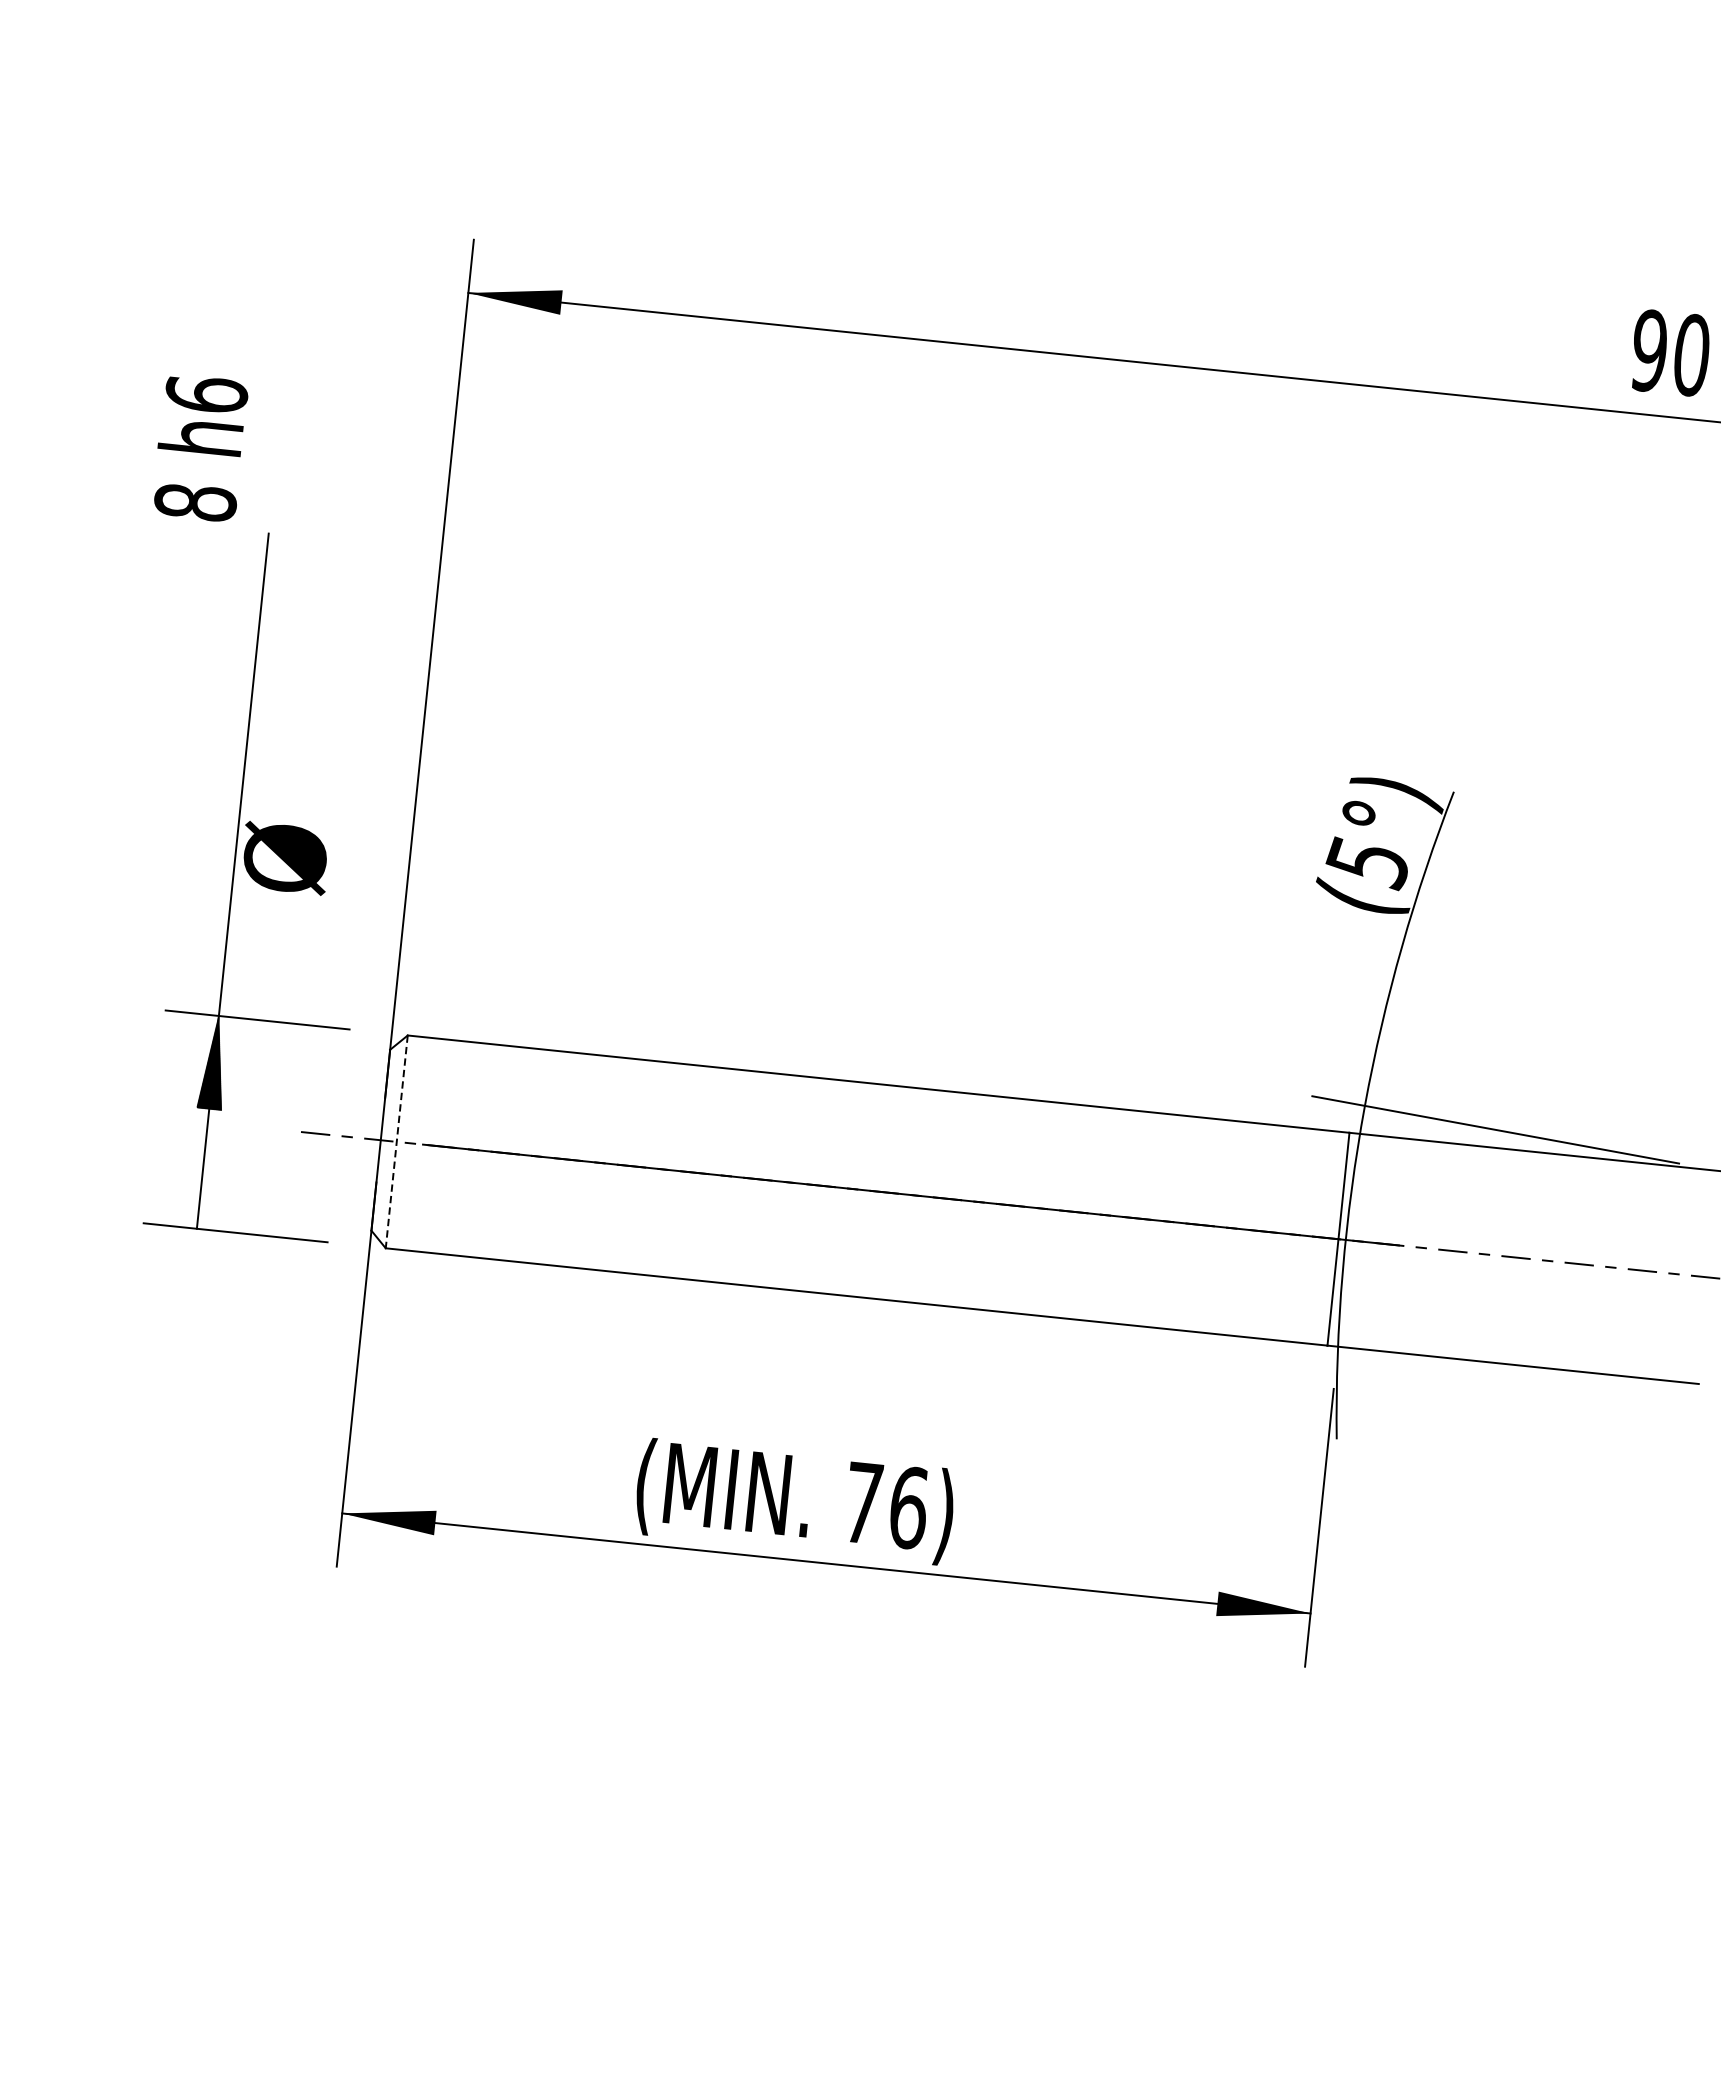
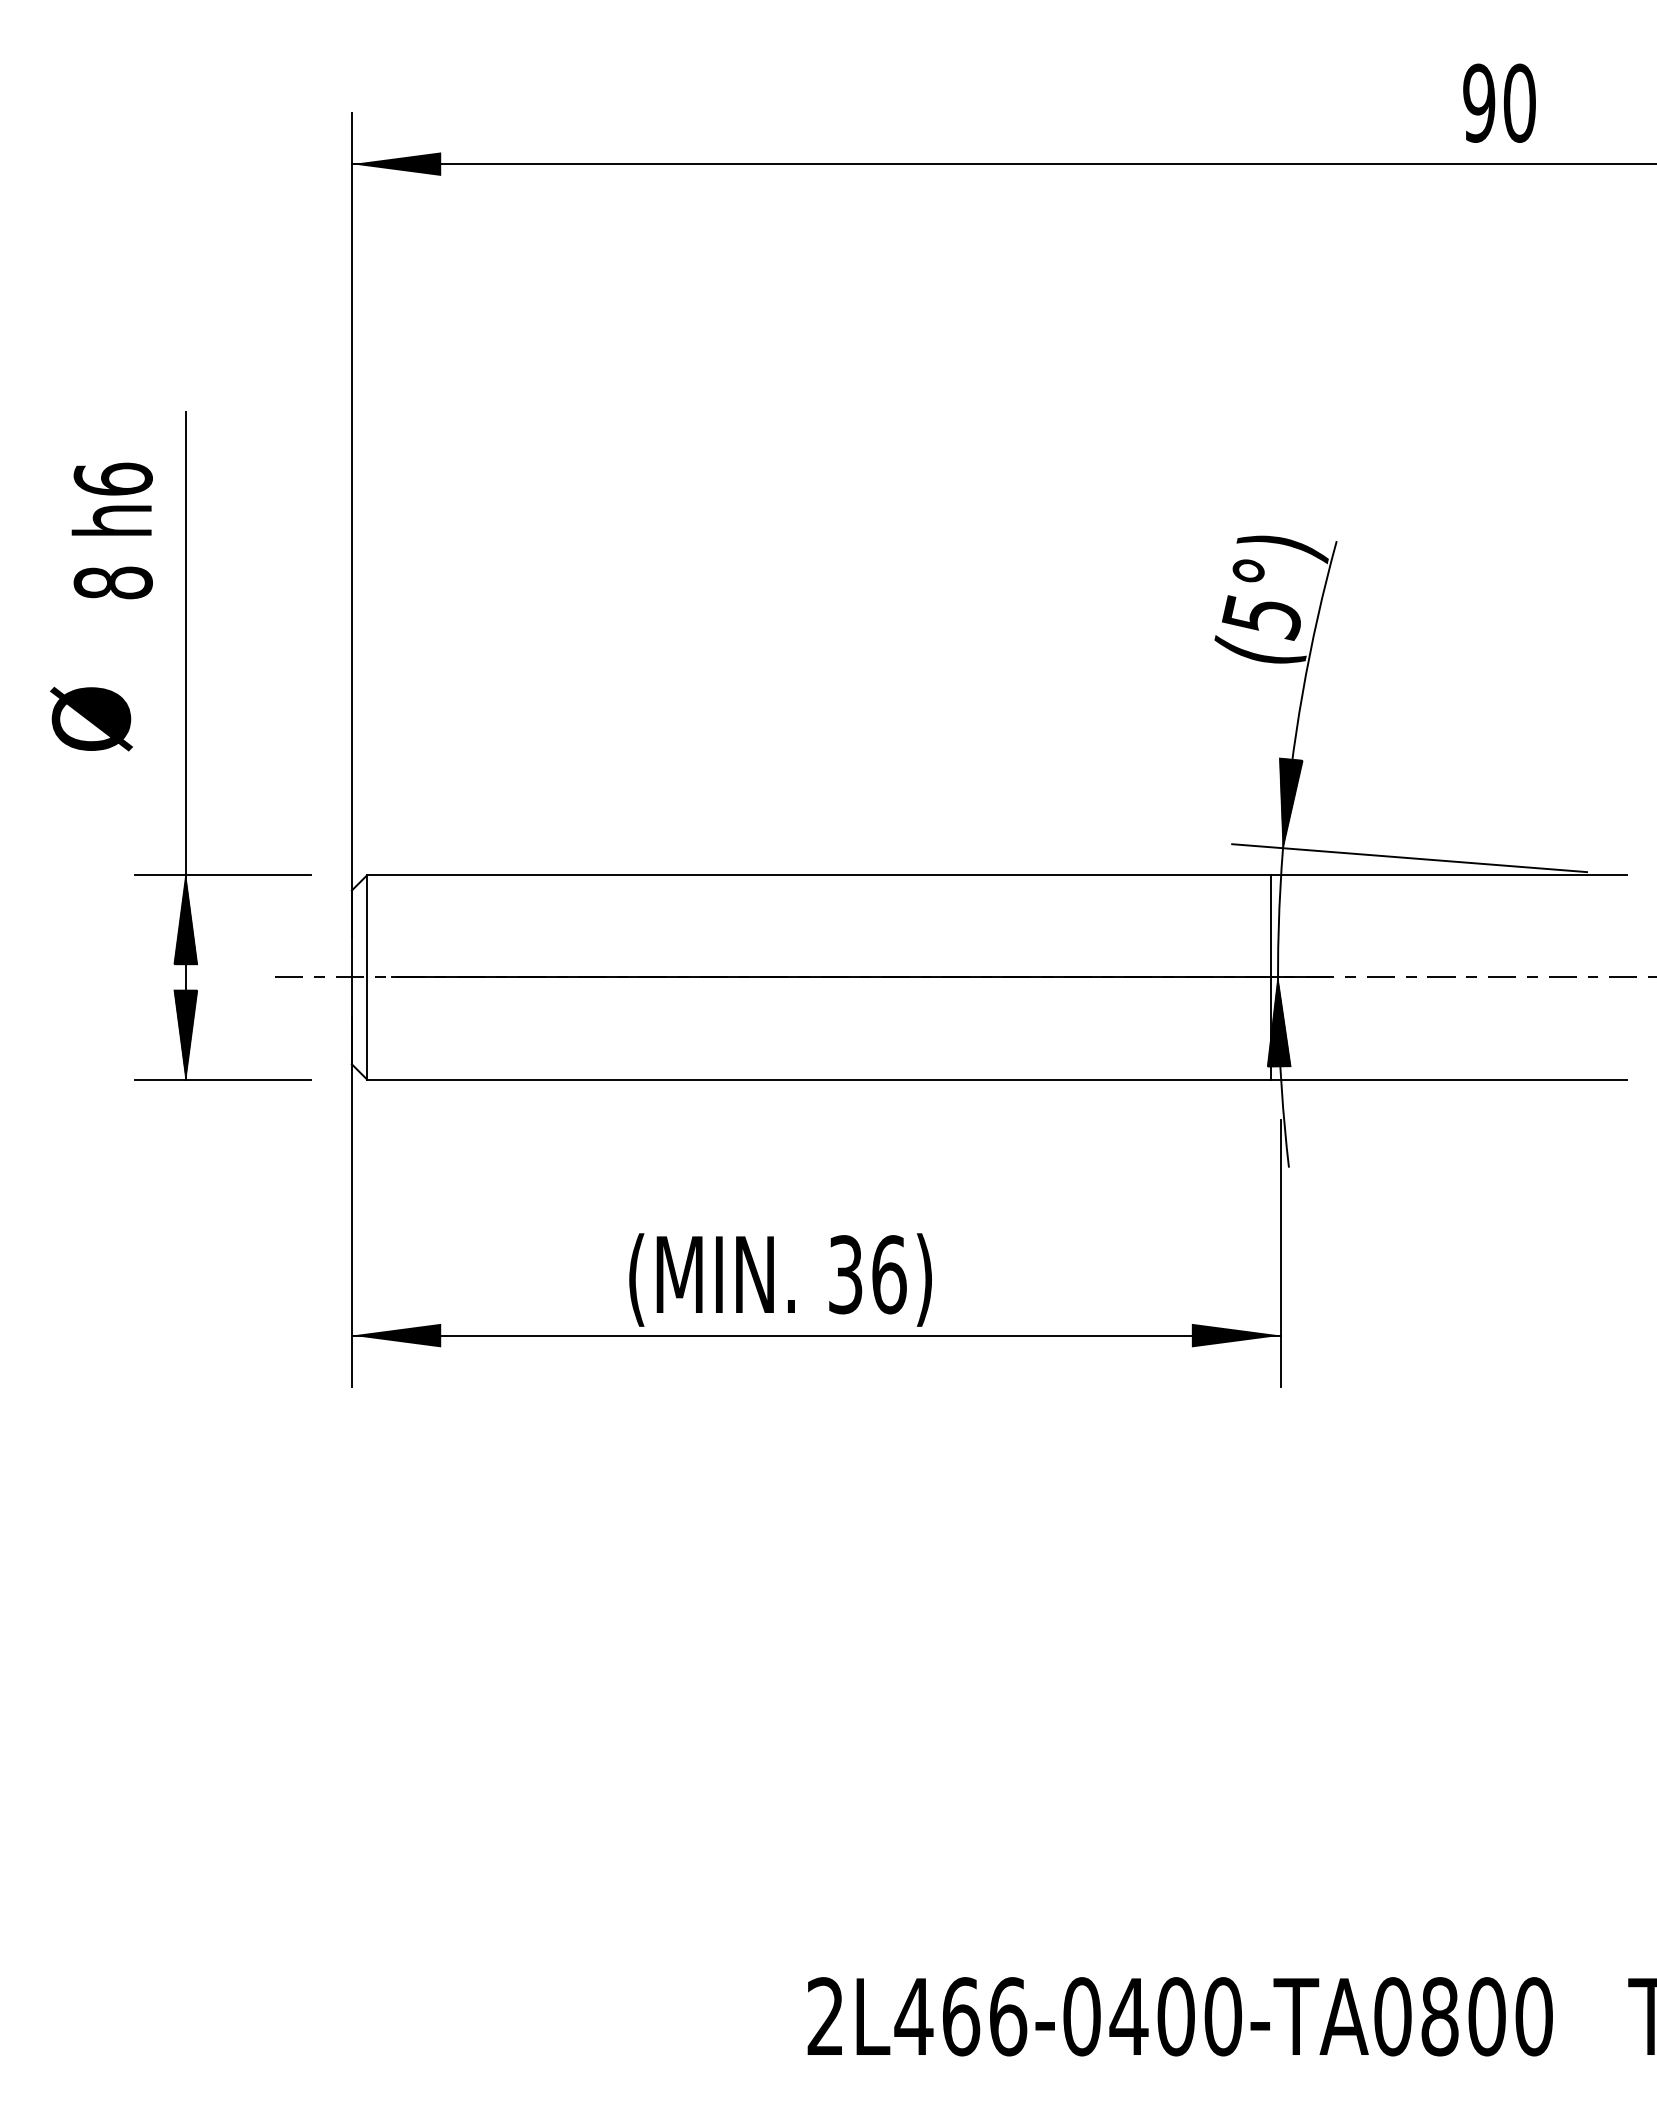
text: (199, 447) -> (111, 530), moved
text: (285, 858) -> (91, 719), moved
hatch: (1377, 1060) -> (1290, 803), added
line: (397, 1142) -> (367, 977), dashed -> solid
hatch: (201, 1181) -> (185, 1034), added
hatch: (1341, 1285) -> (1278, 1021), added
text: (863, 1502) -> (845, 1274), 76) -> 36)

